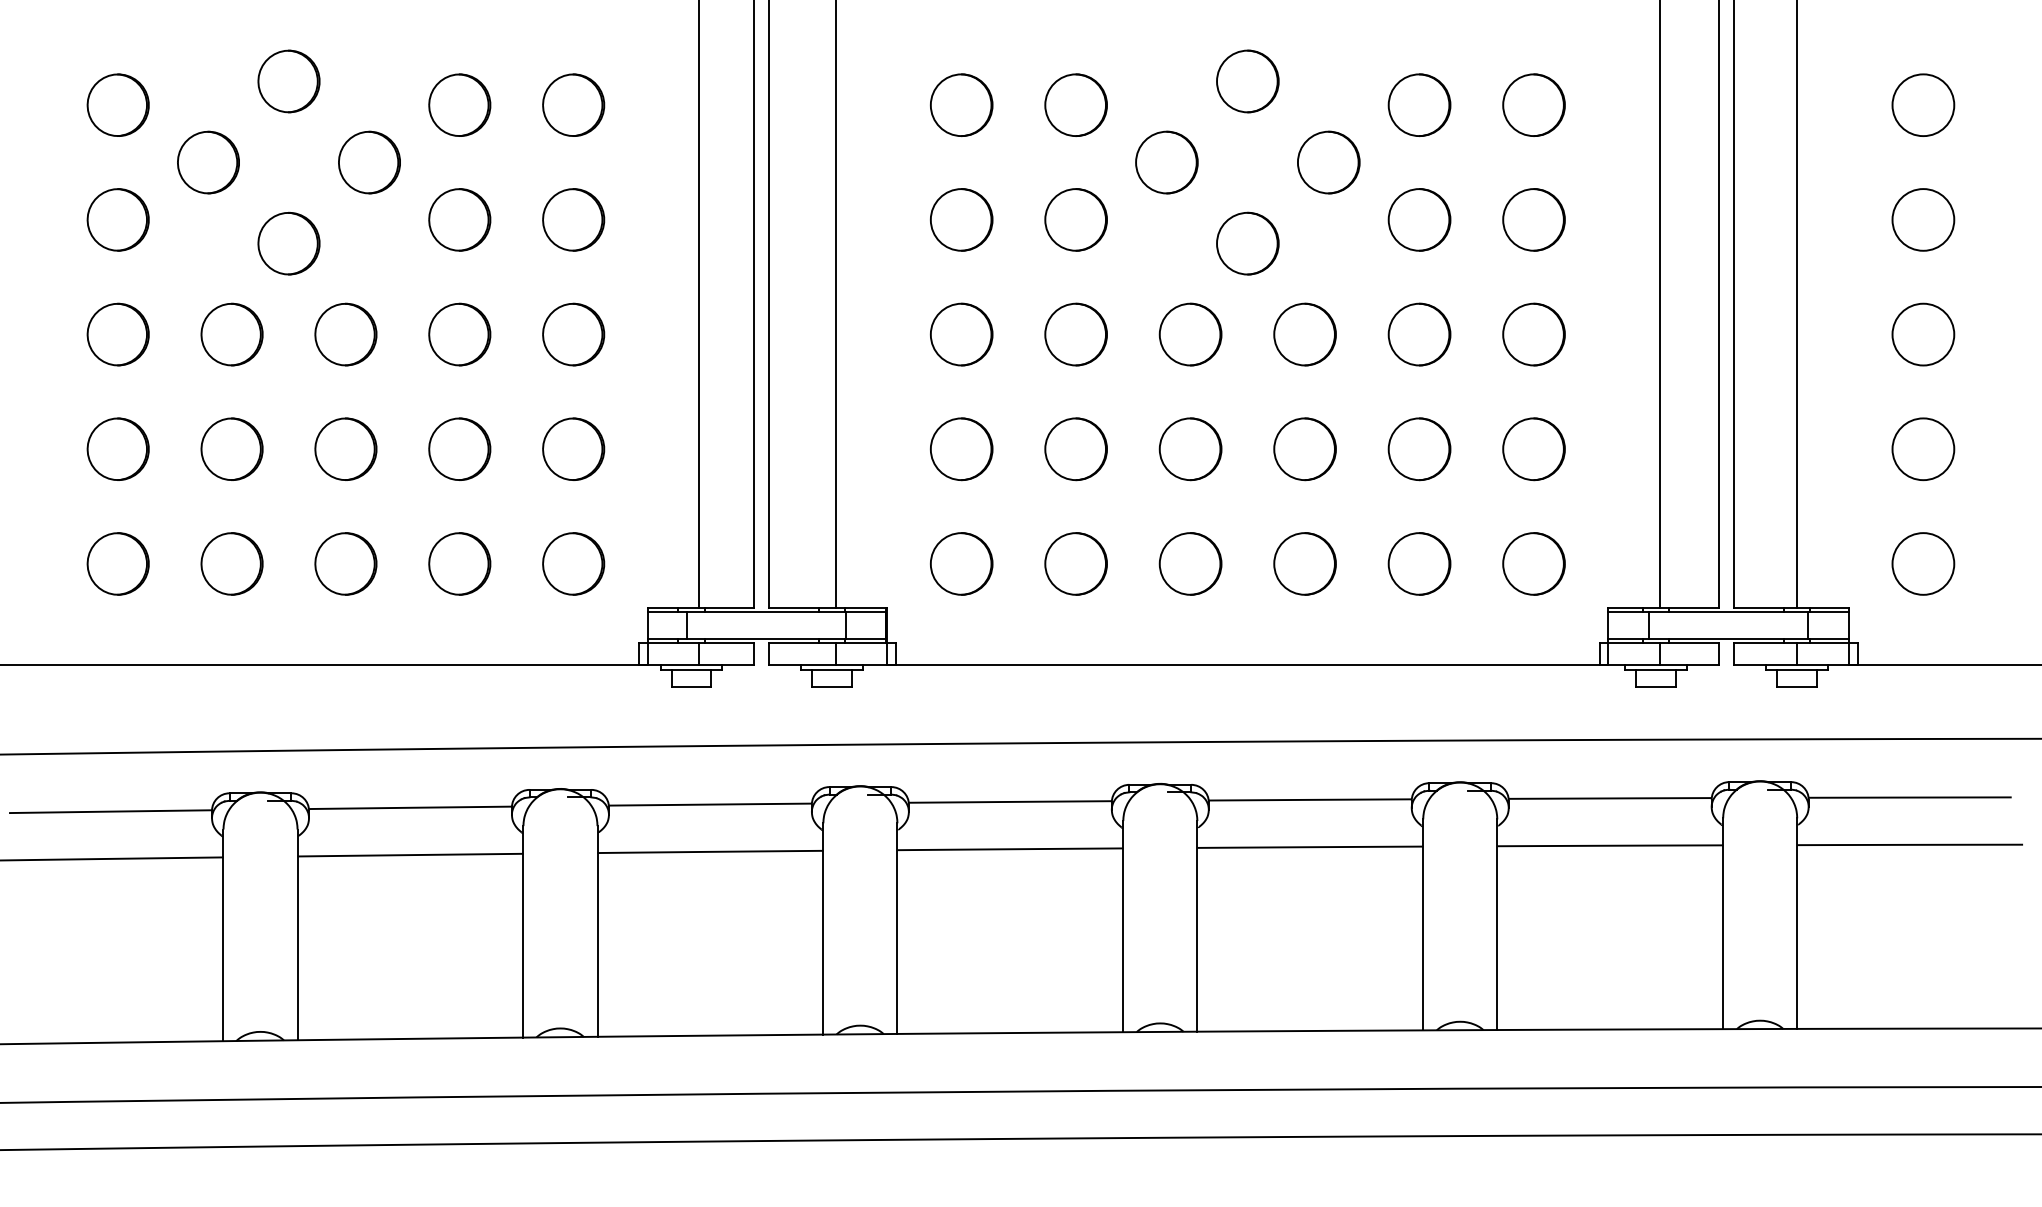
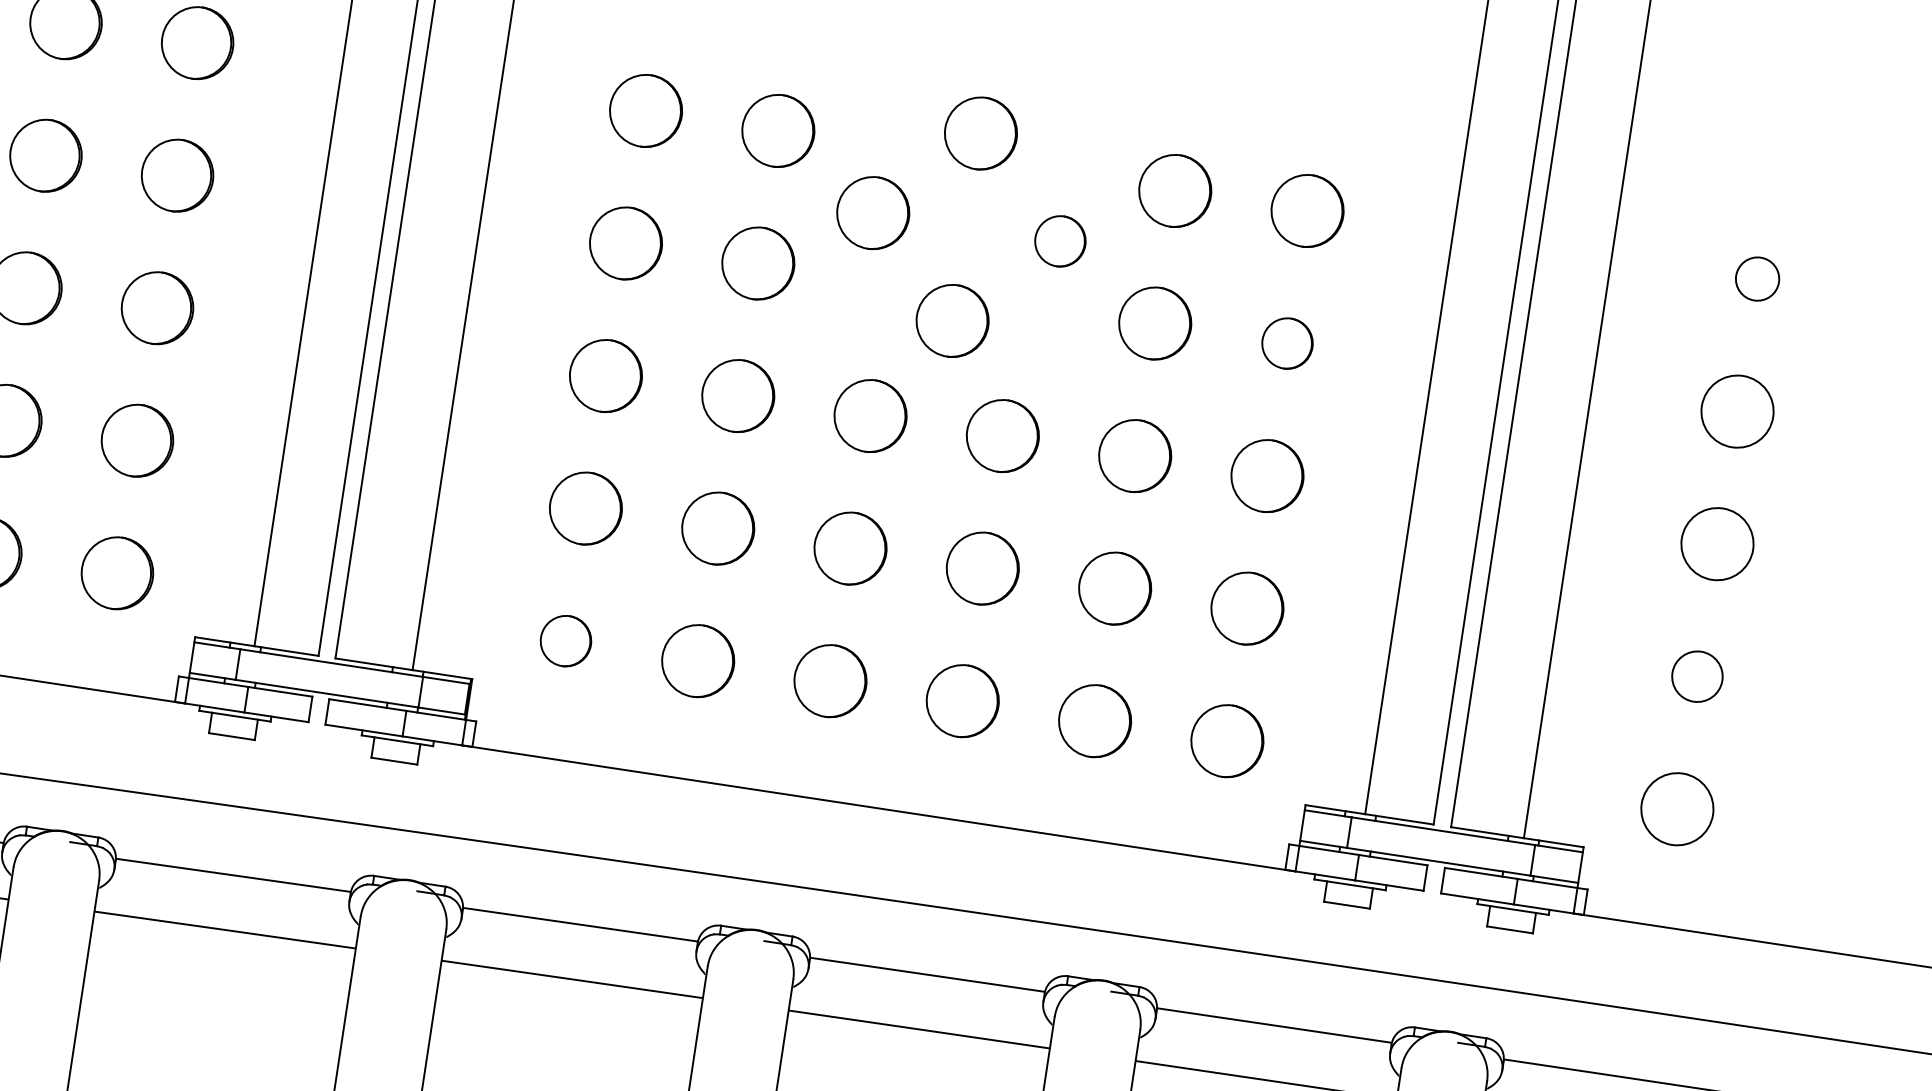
circle: (1923, 105) -> (1757, 279), size x0.6
part: (1328, 162) -> (1060, 241), size x0.7
circle: (1533, 219) -> (1286, 342), size x0.7
circle: (1923, 449) -> (1697, 676), size x0.7
circle: (961, 563) -> (565, 640), size x0.7

